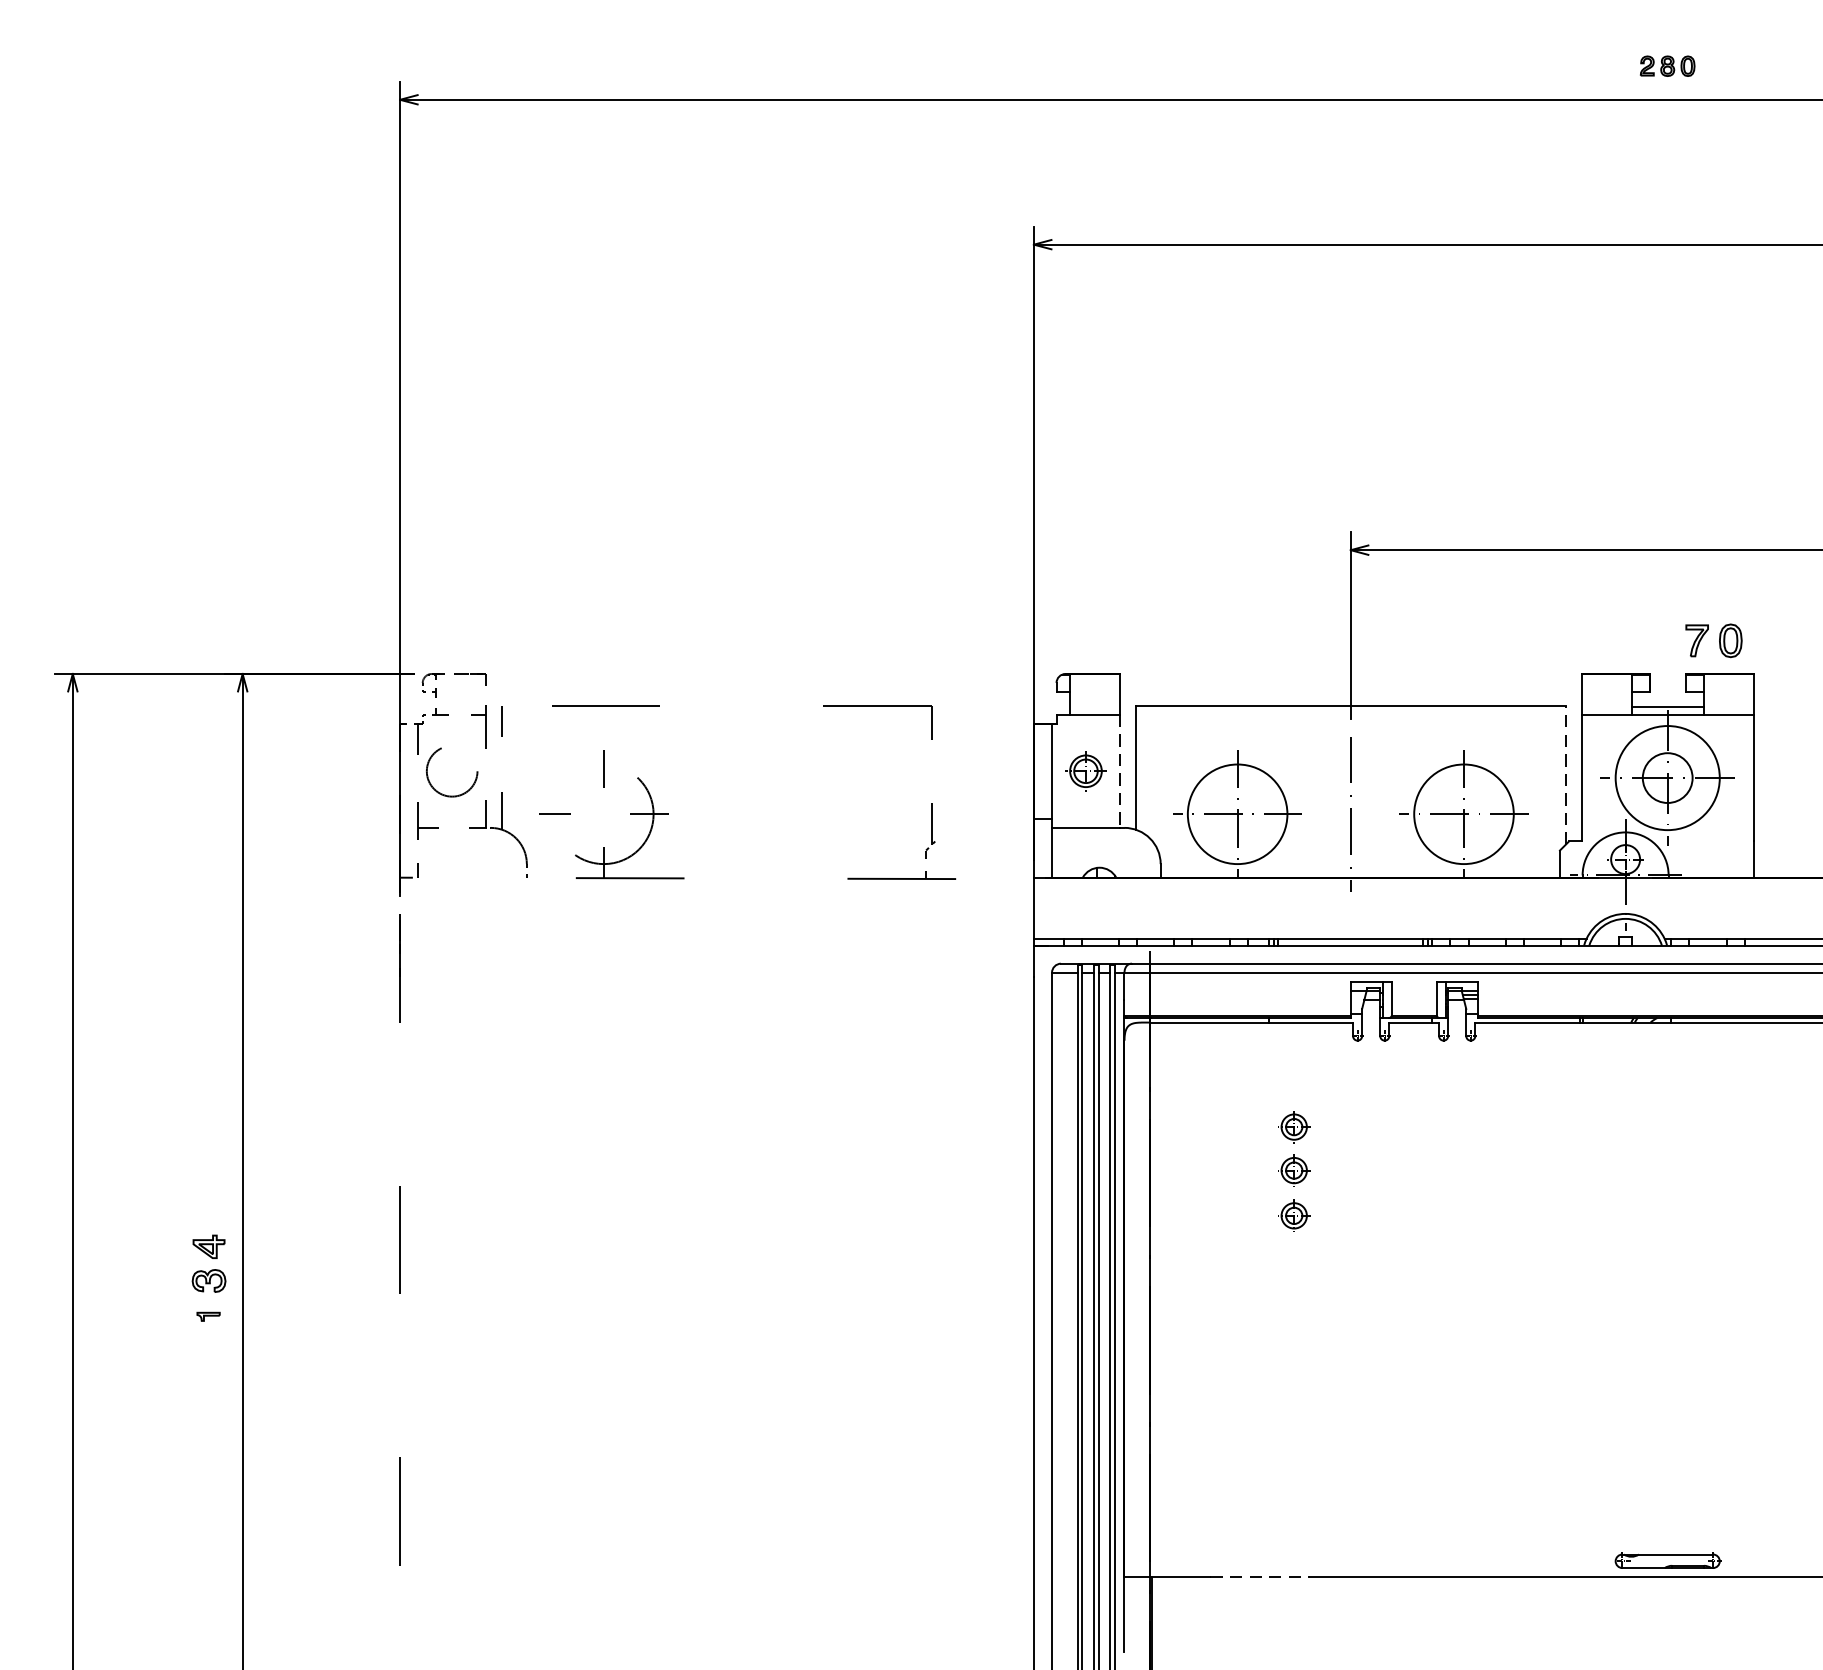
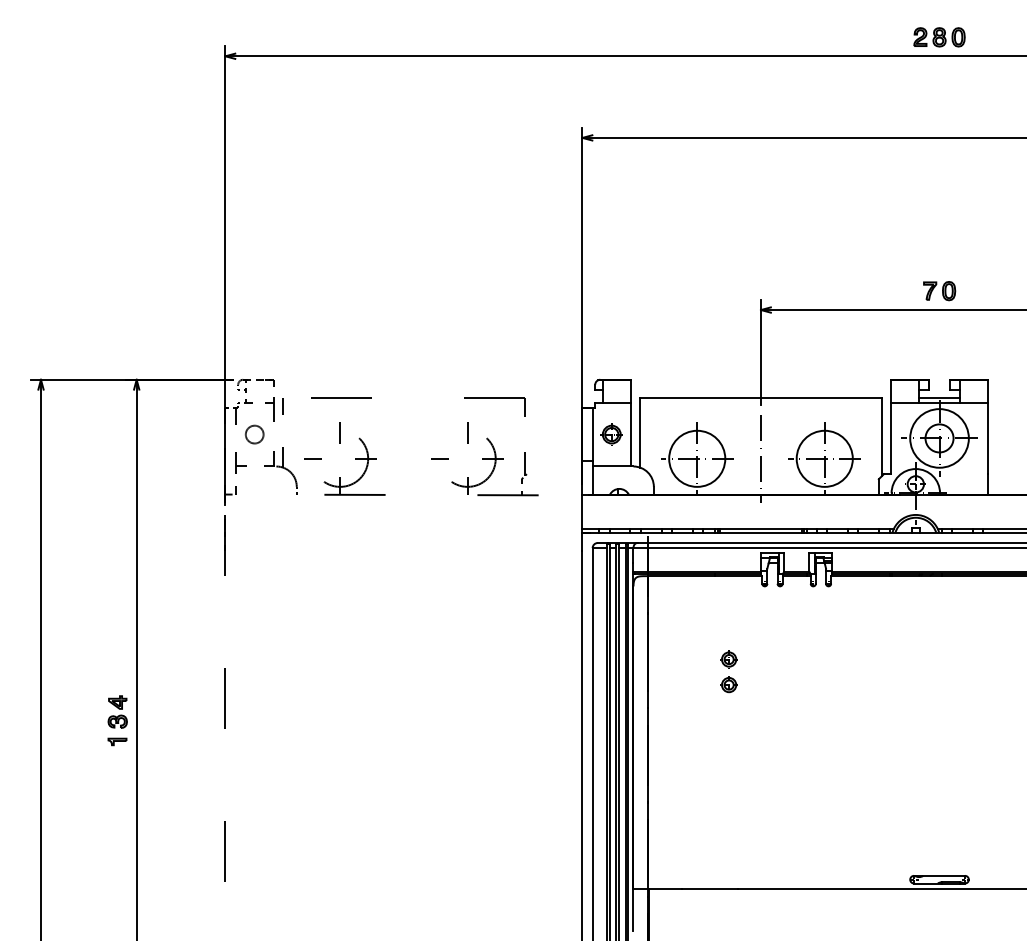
part: (1667, 66) -> (939, 37), size x1.67
part: (1713, 641) -> (939, 291), moved
circle: (451, 771) -> (254, 434), size x0.62
line: (1119, 771) -> (630, 434), dashed -> solid
line: (1566, 774) -> (882, 436), dashed -> solid
part: (829, 787) -> (467, 443), added
part: (1293, 1126) -> (728, 634), removed
part: (208, 1316) -> (117, 741), size x1.43
line: (1261, 1576) -> (710, 888), dashed -> solid

